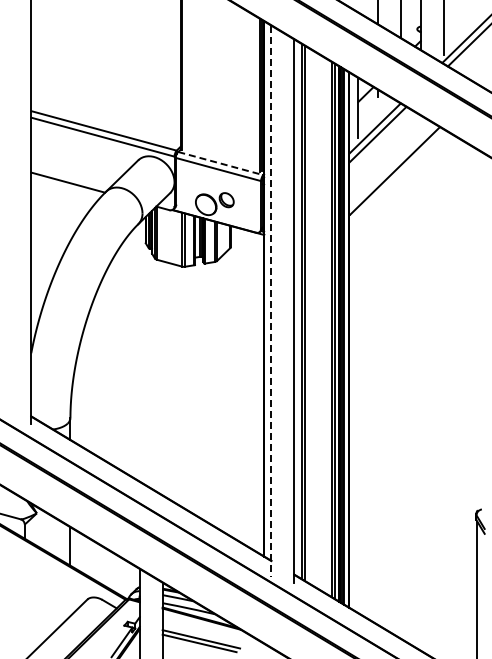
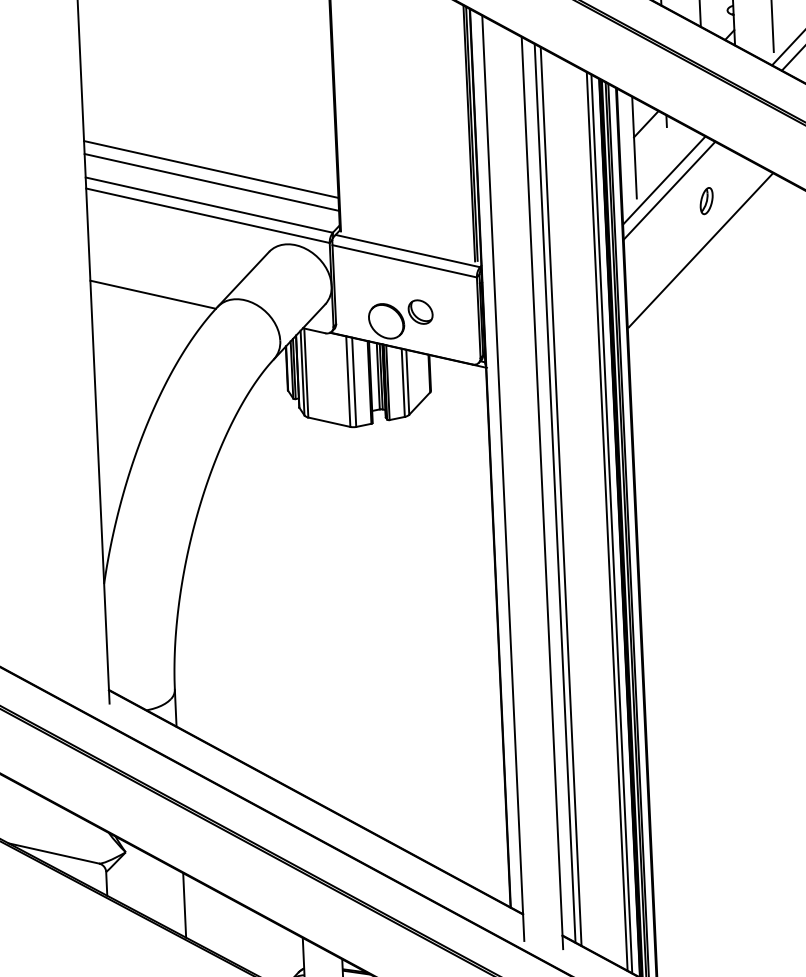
line: (105, 109) -> (210, 169), added
line: (105, 117) -> (210, 182), added
part: (399, 141) -> (706, 200), added
line: (221, 163) -> (409, 250), dashed -> solid
line: (271, 301) -> (503, 478), dashed -> solid

